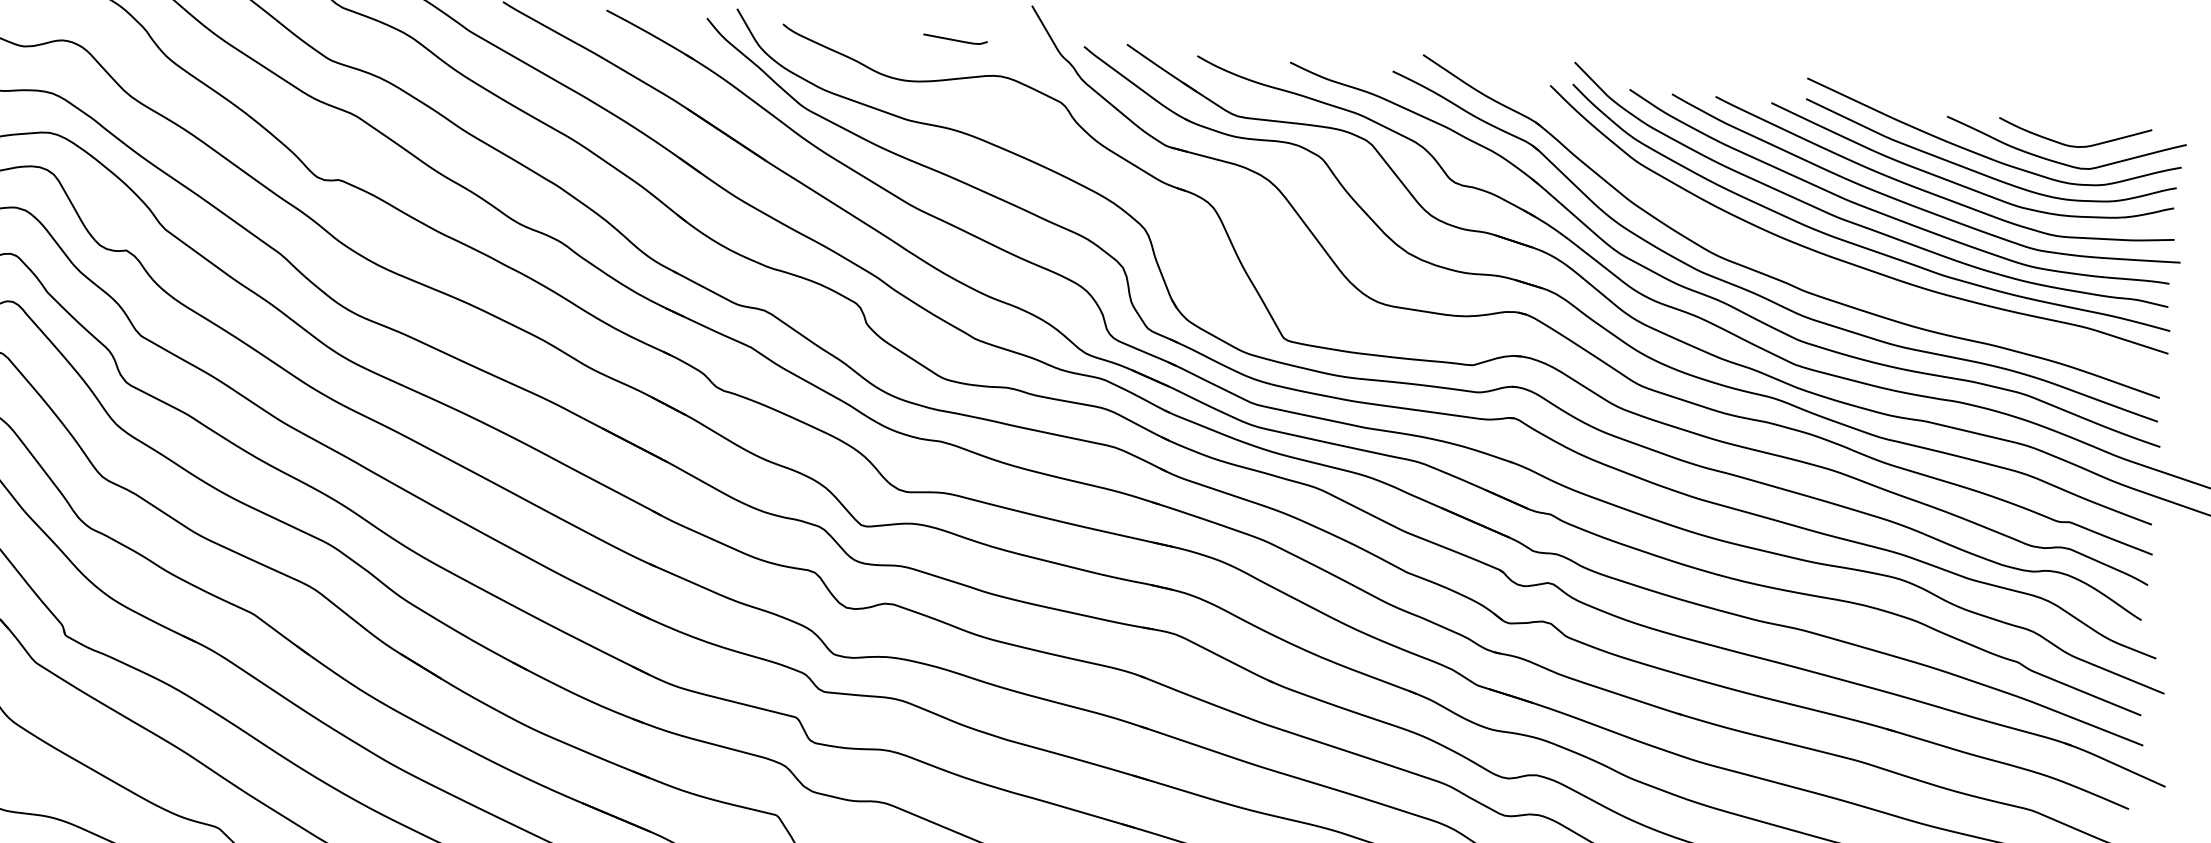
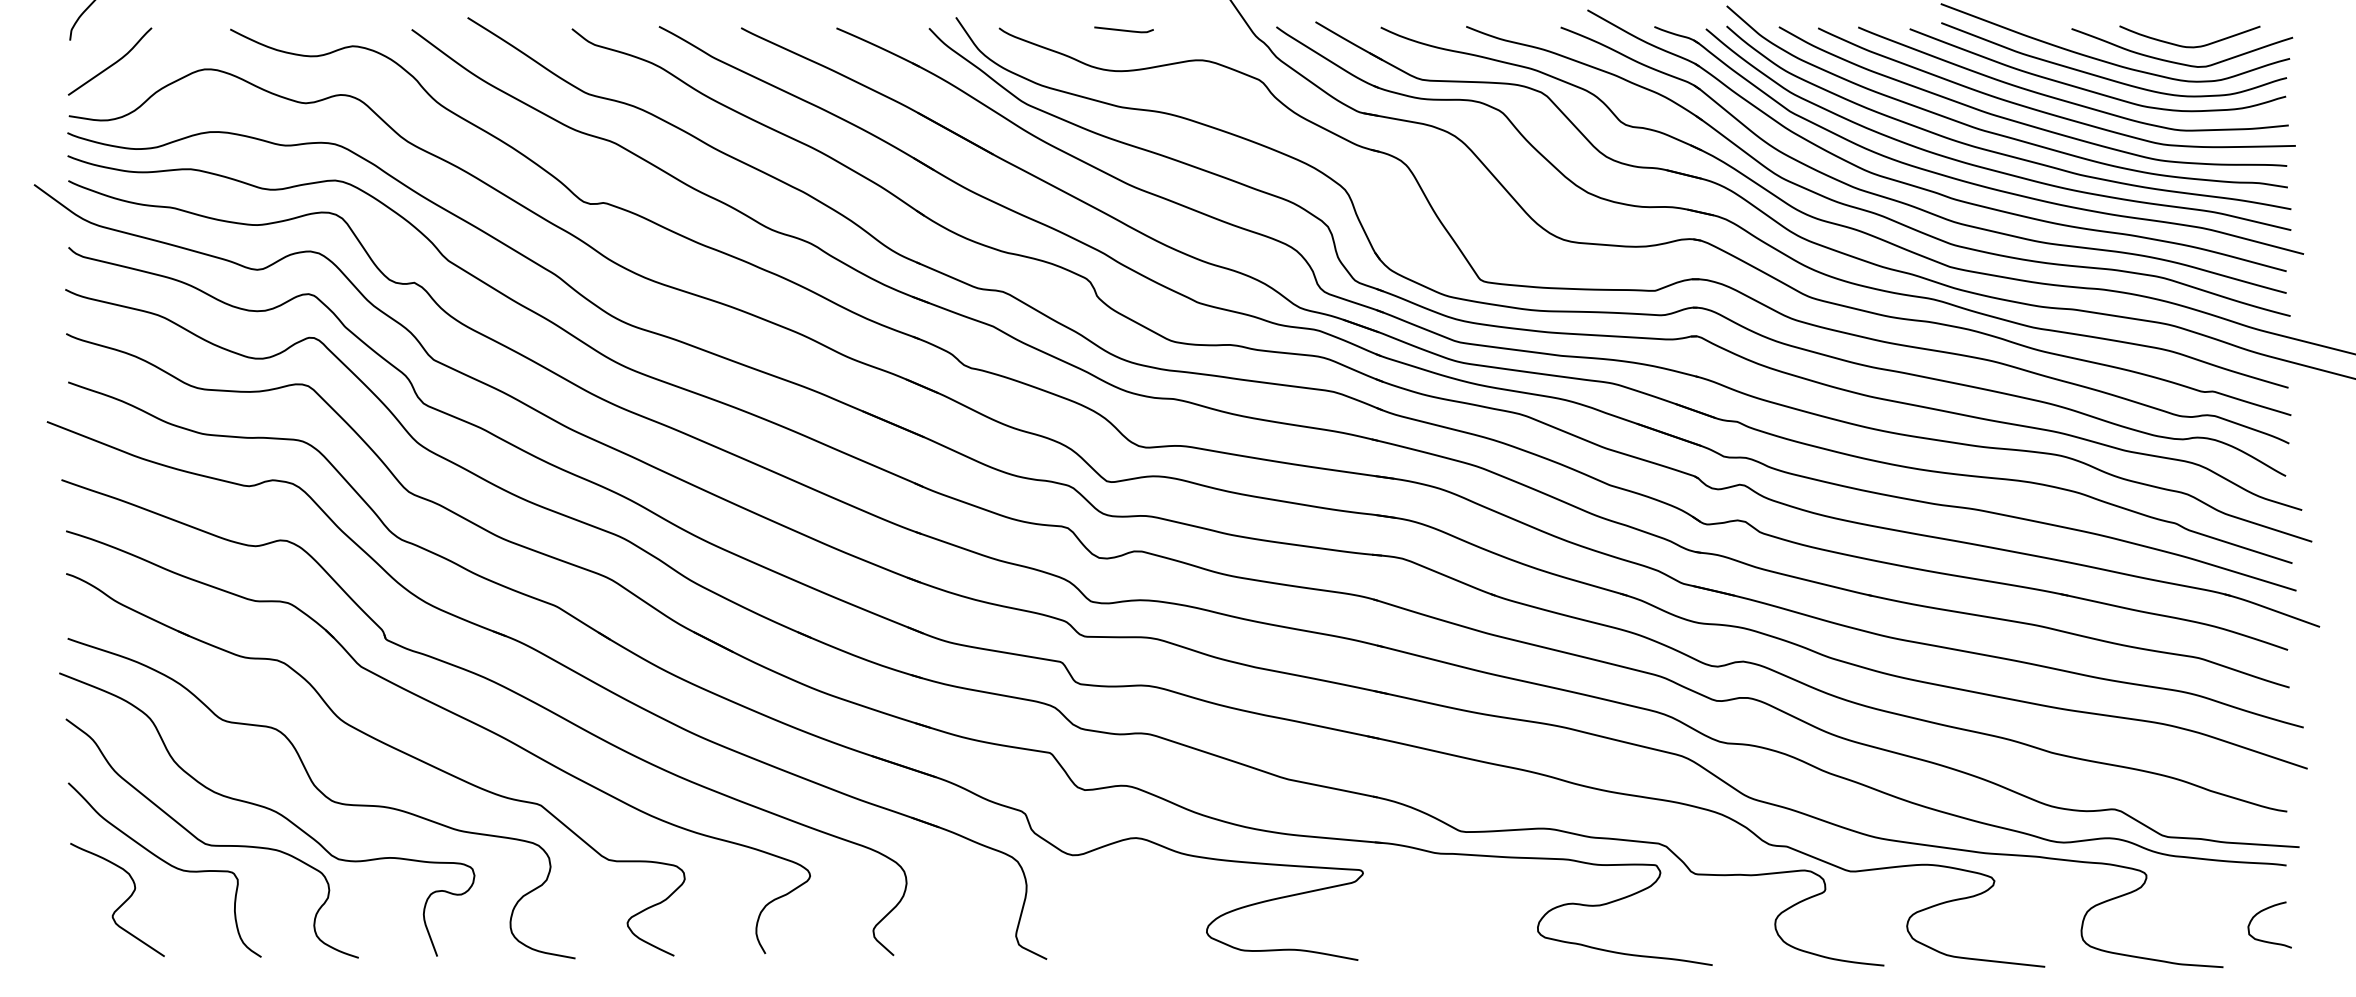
curve: (954, 39) -> (1123, 29), moved
part: (1823, 273) -> (1969, 181), added

